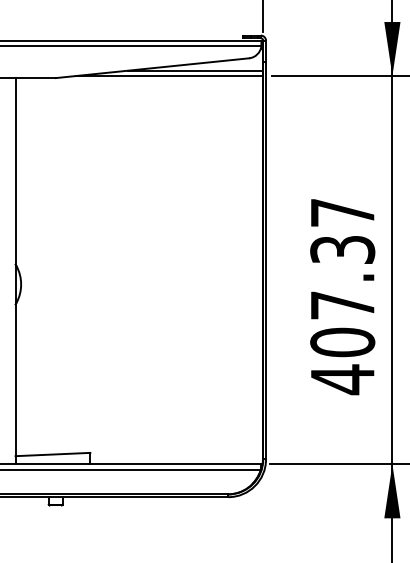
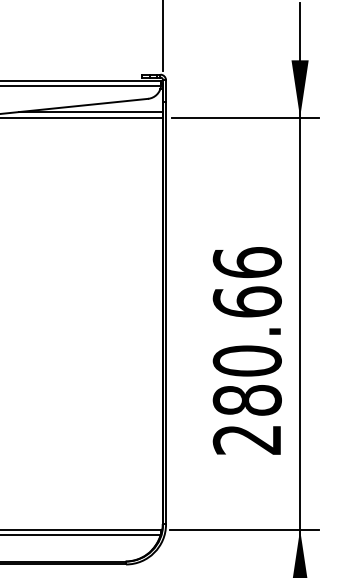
text: (342, 296) -> (247, 351), 407.37 -> 280.66

